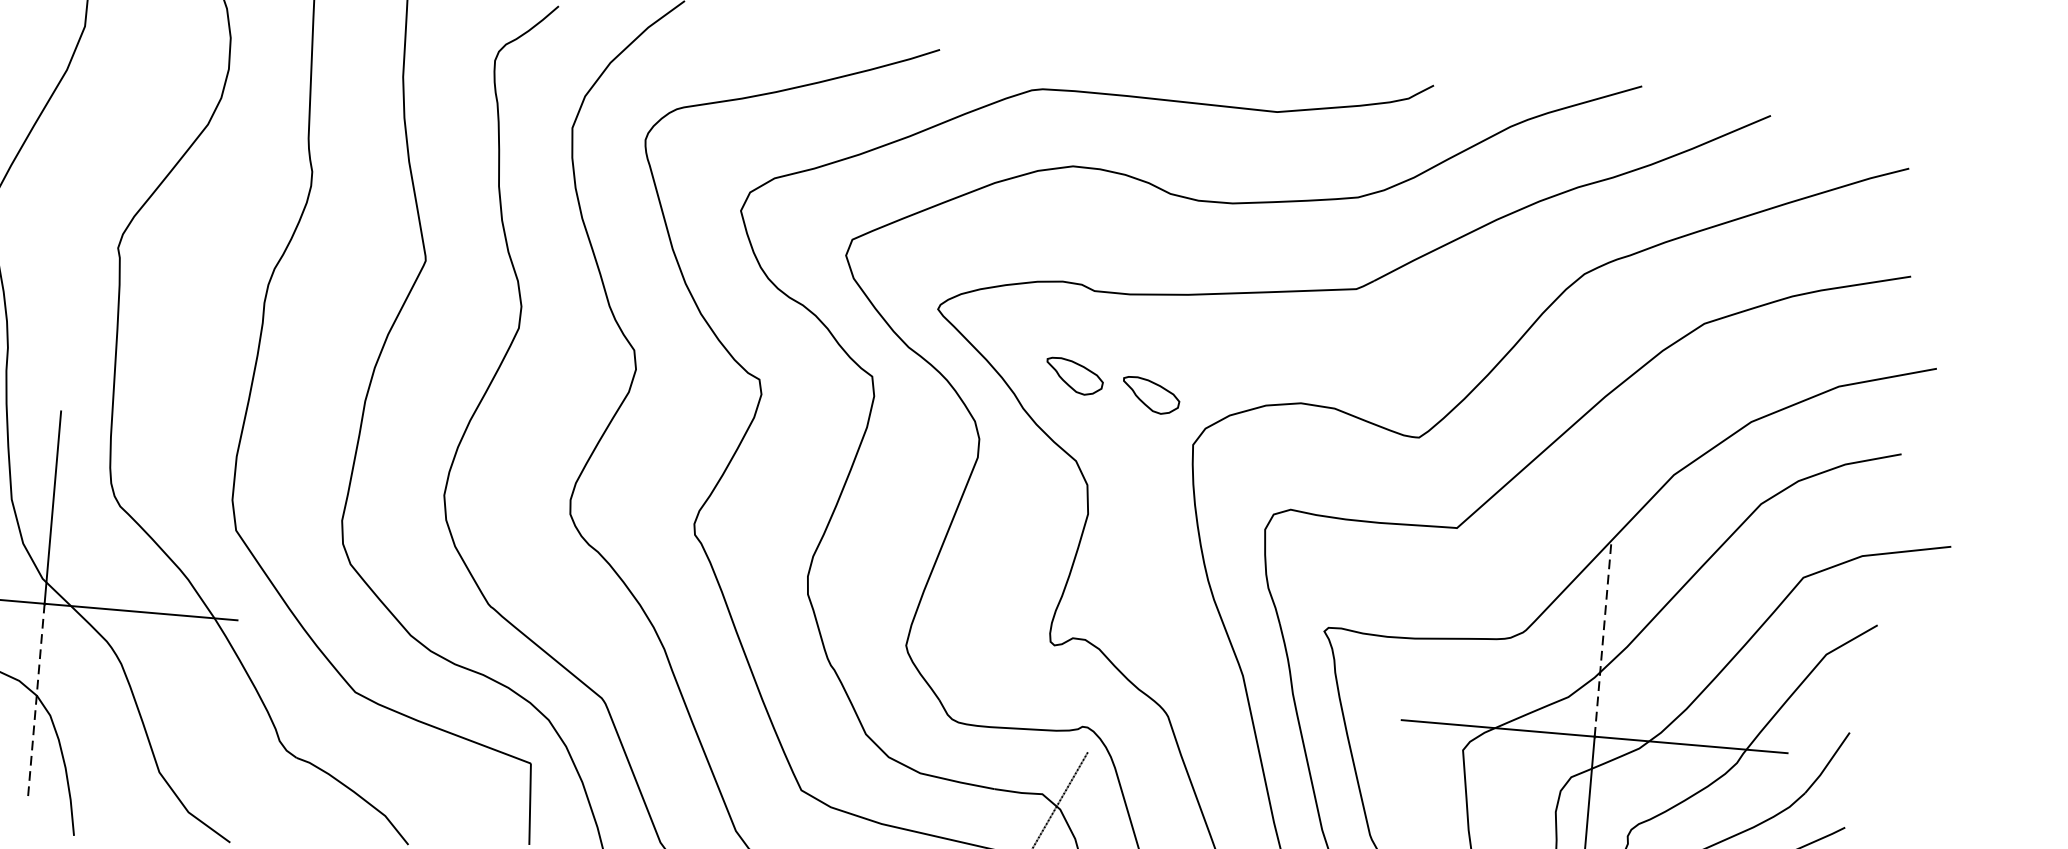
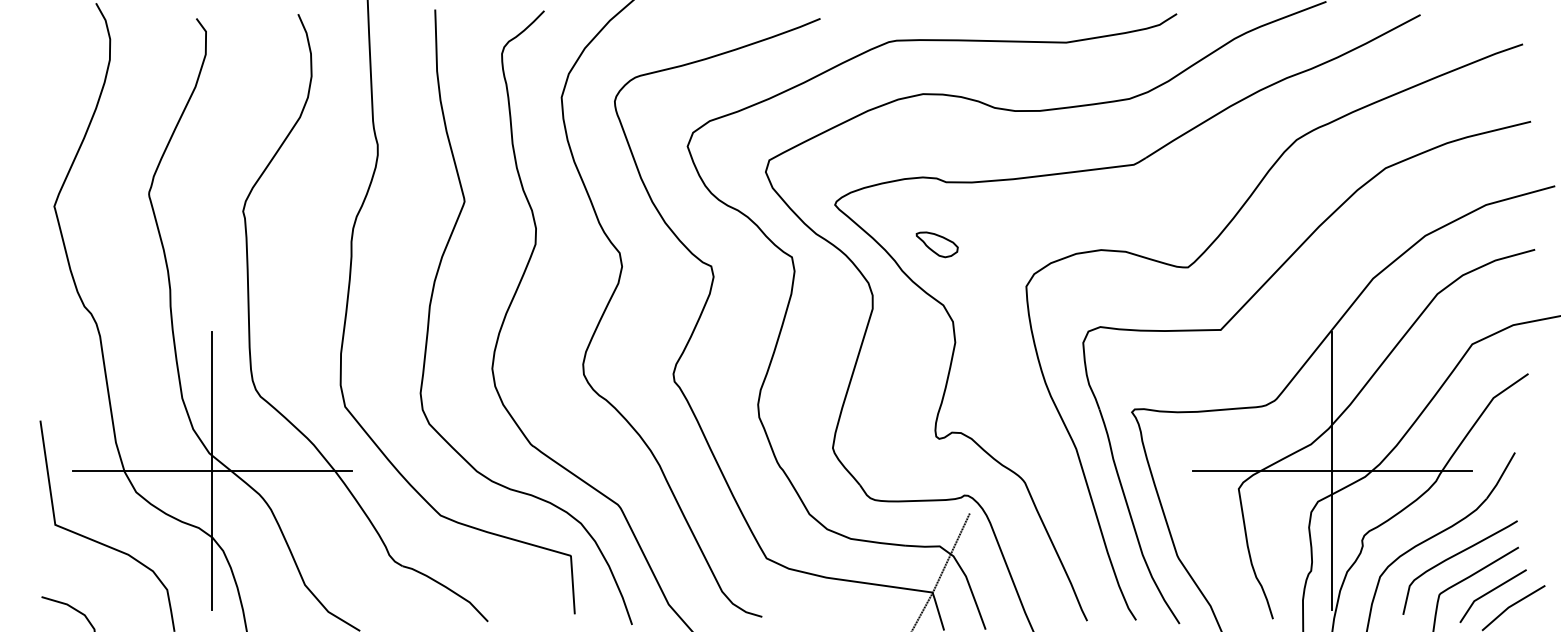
part: (1150, 395) -> (992, 253), removed
line: (1603, 640) -> (1332, 401), dashed -> solid
line: (36, 699) -> (212, 540), dashed -> solid

